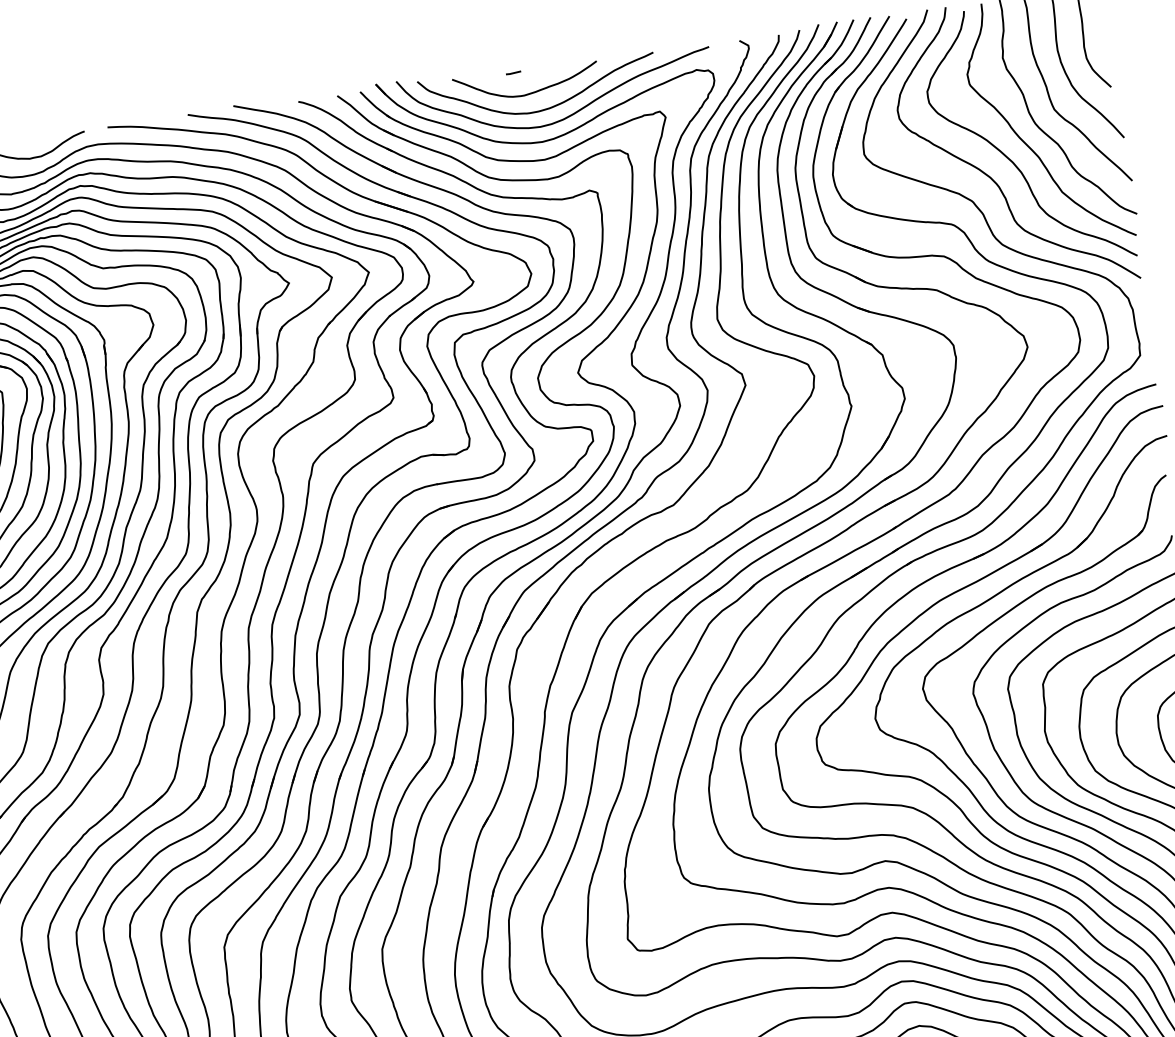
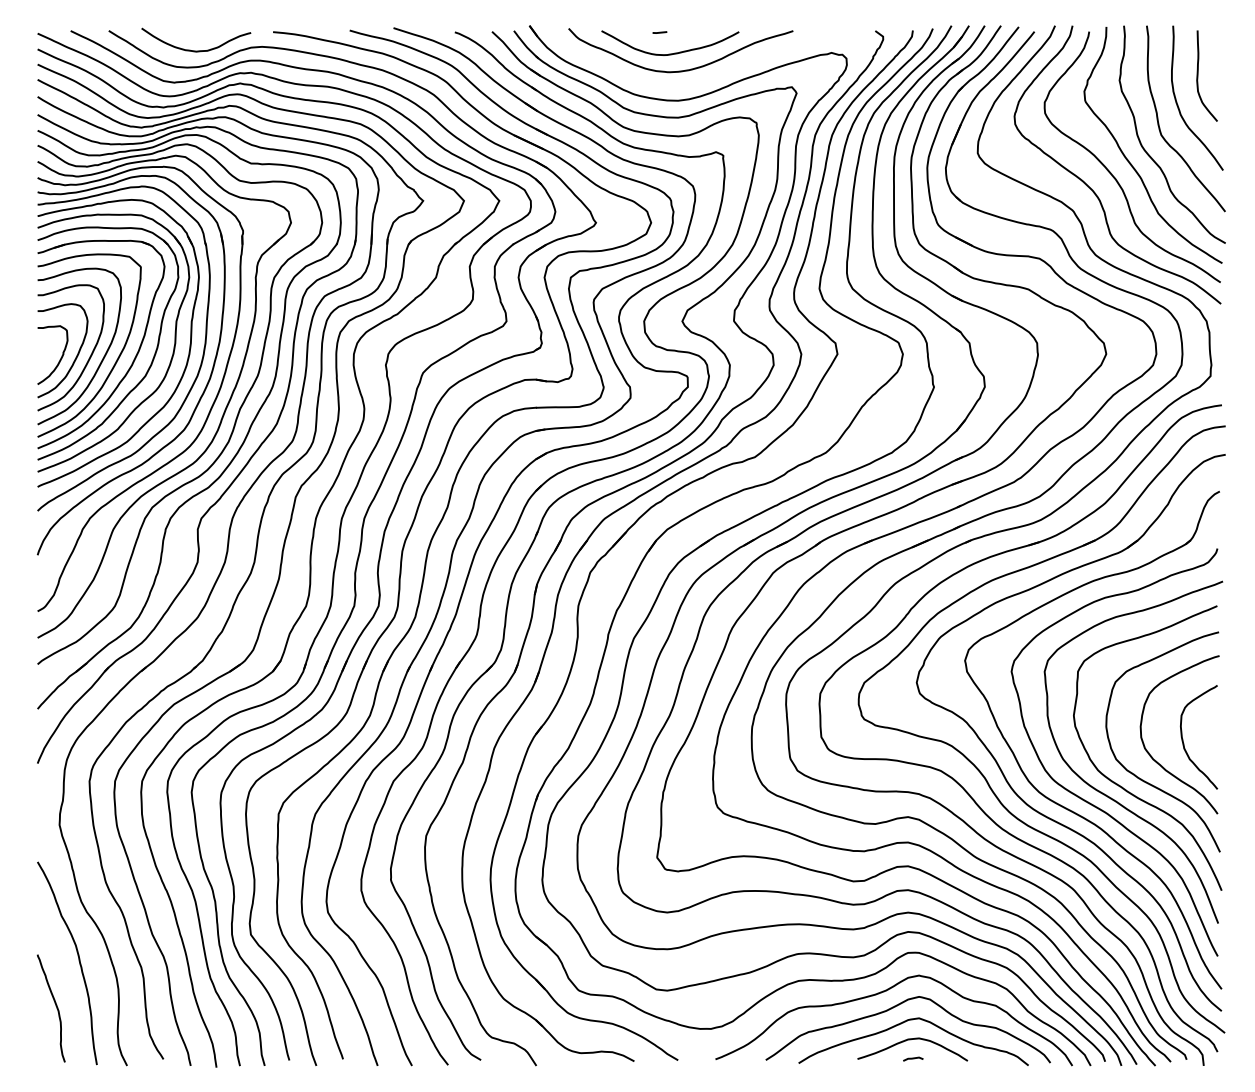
curve: (570, 114) -> (707, 78), removed

